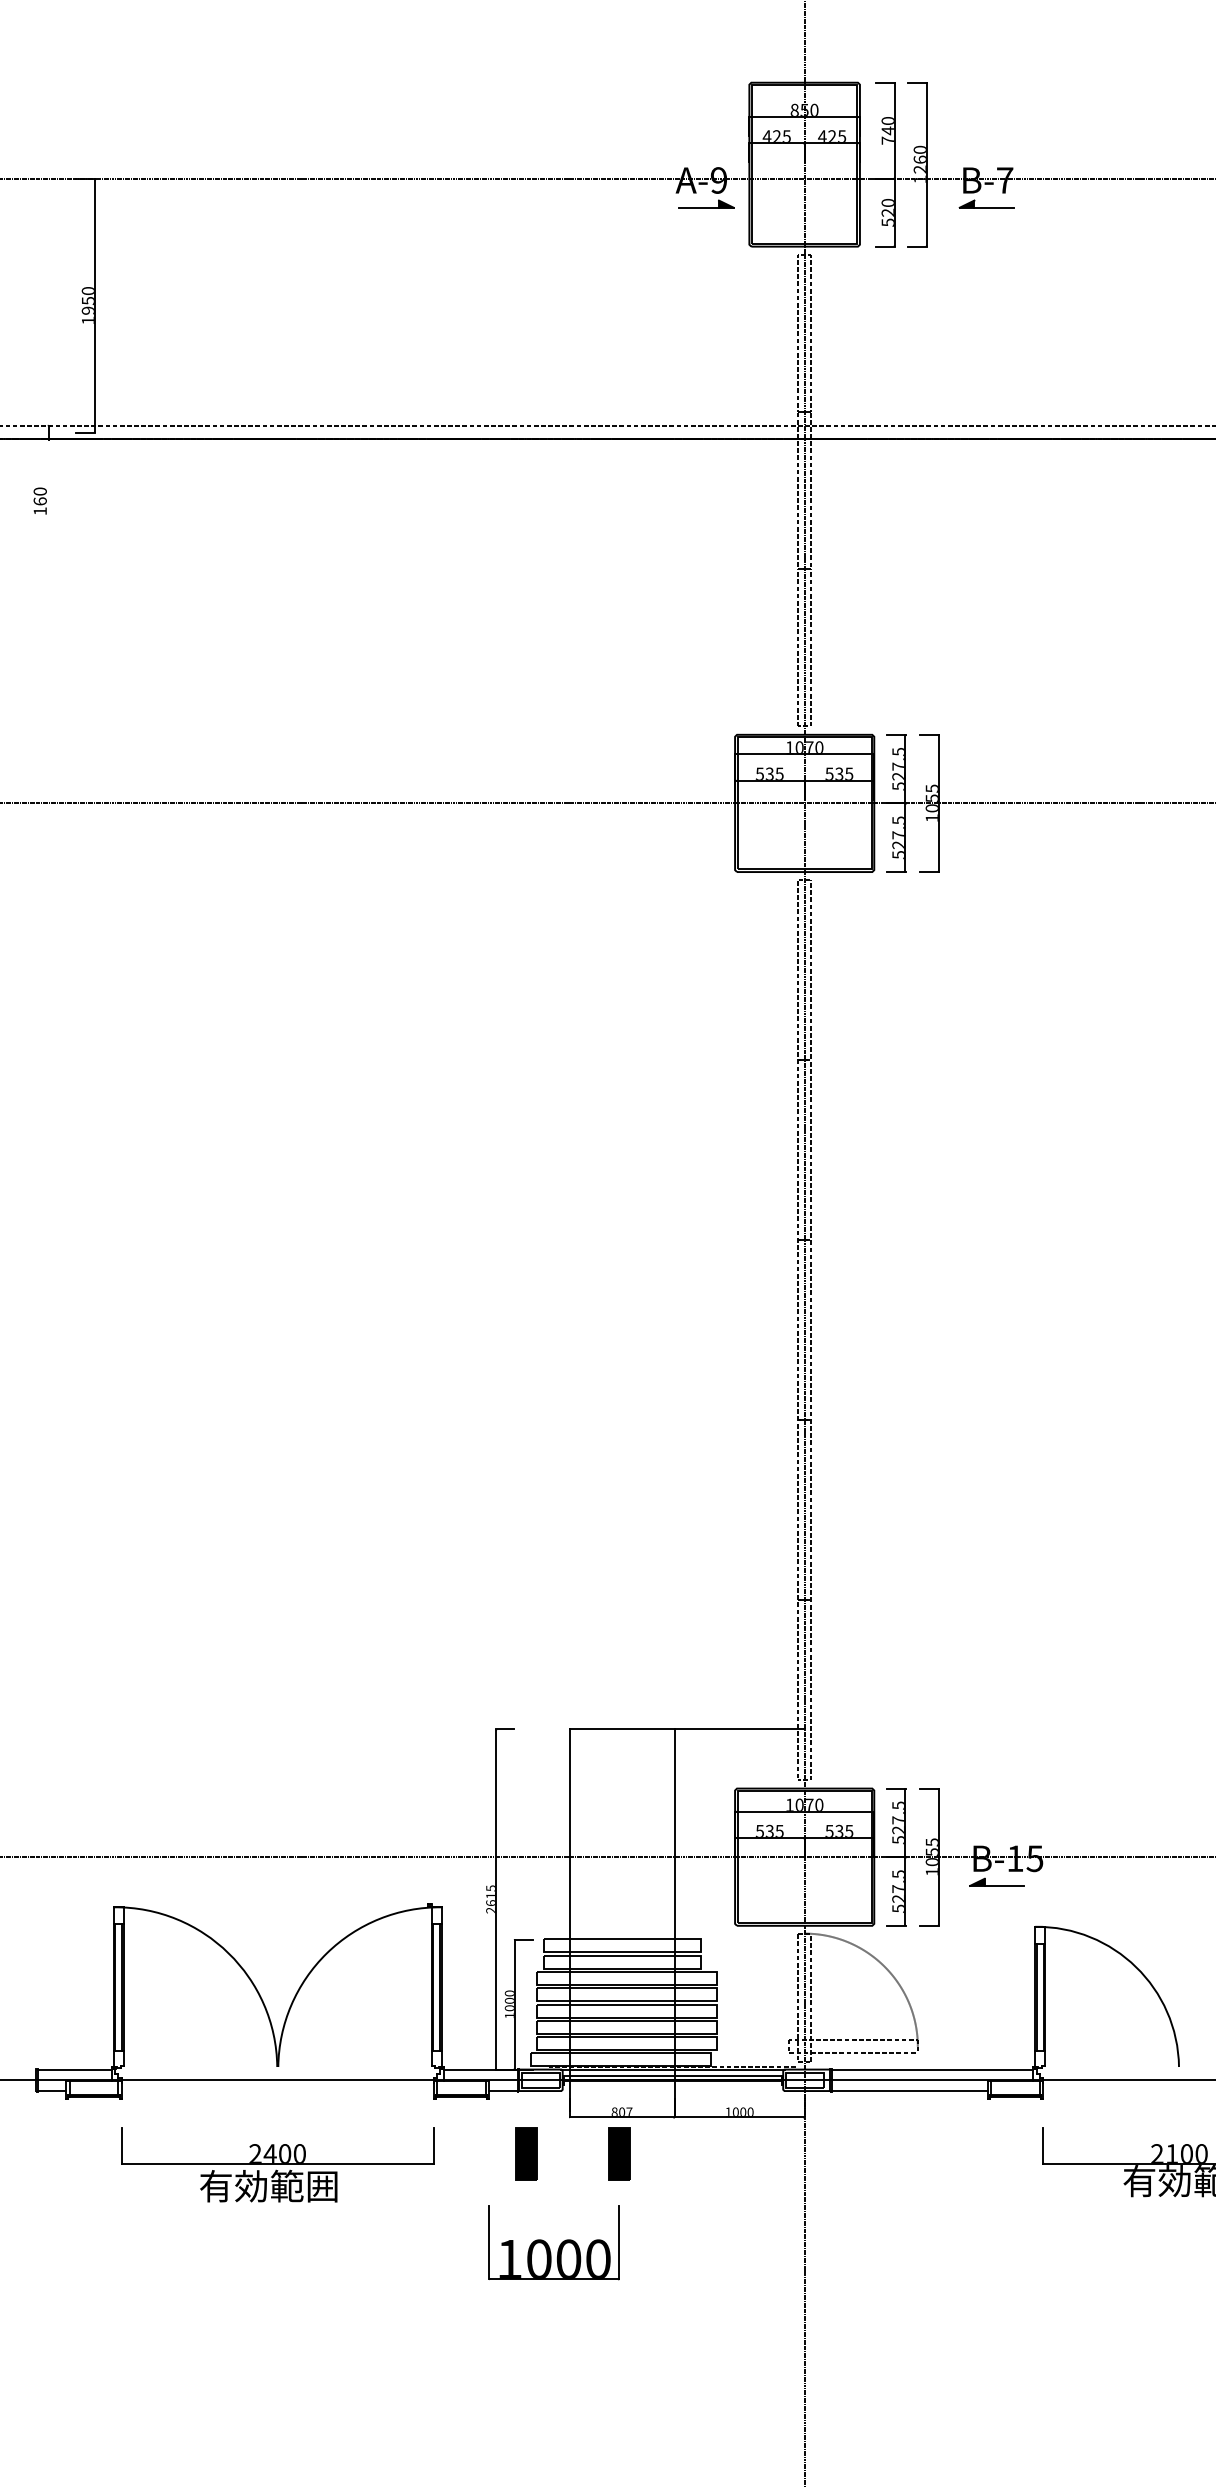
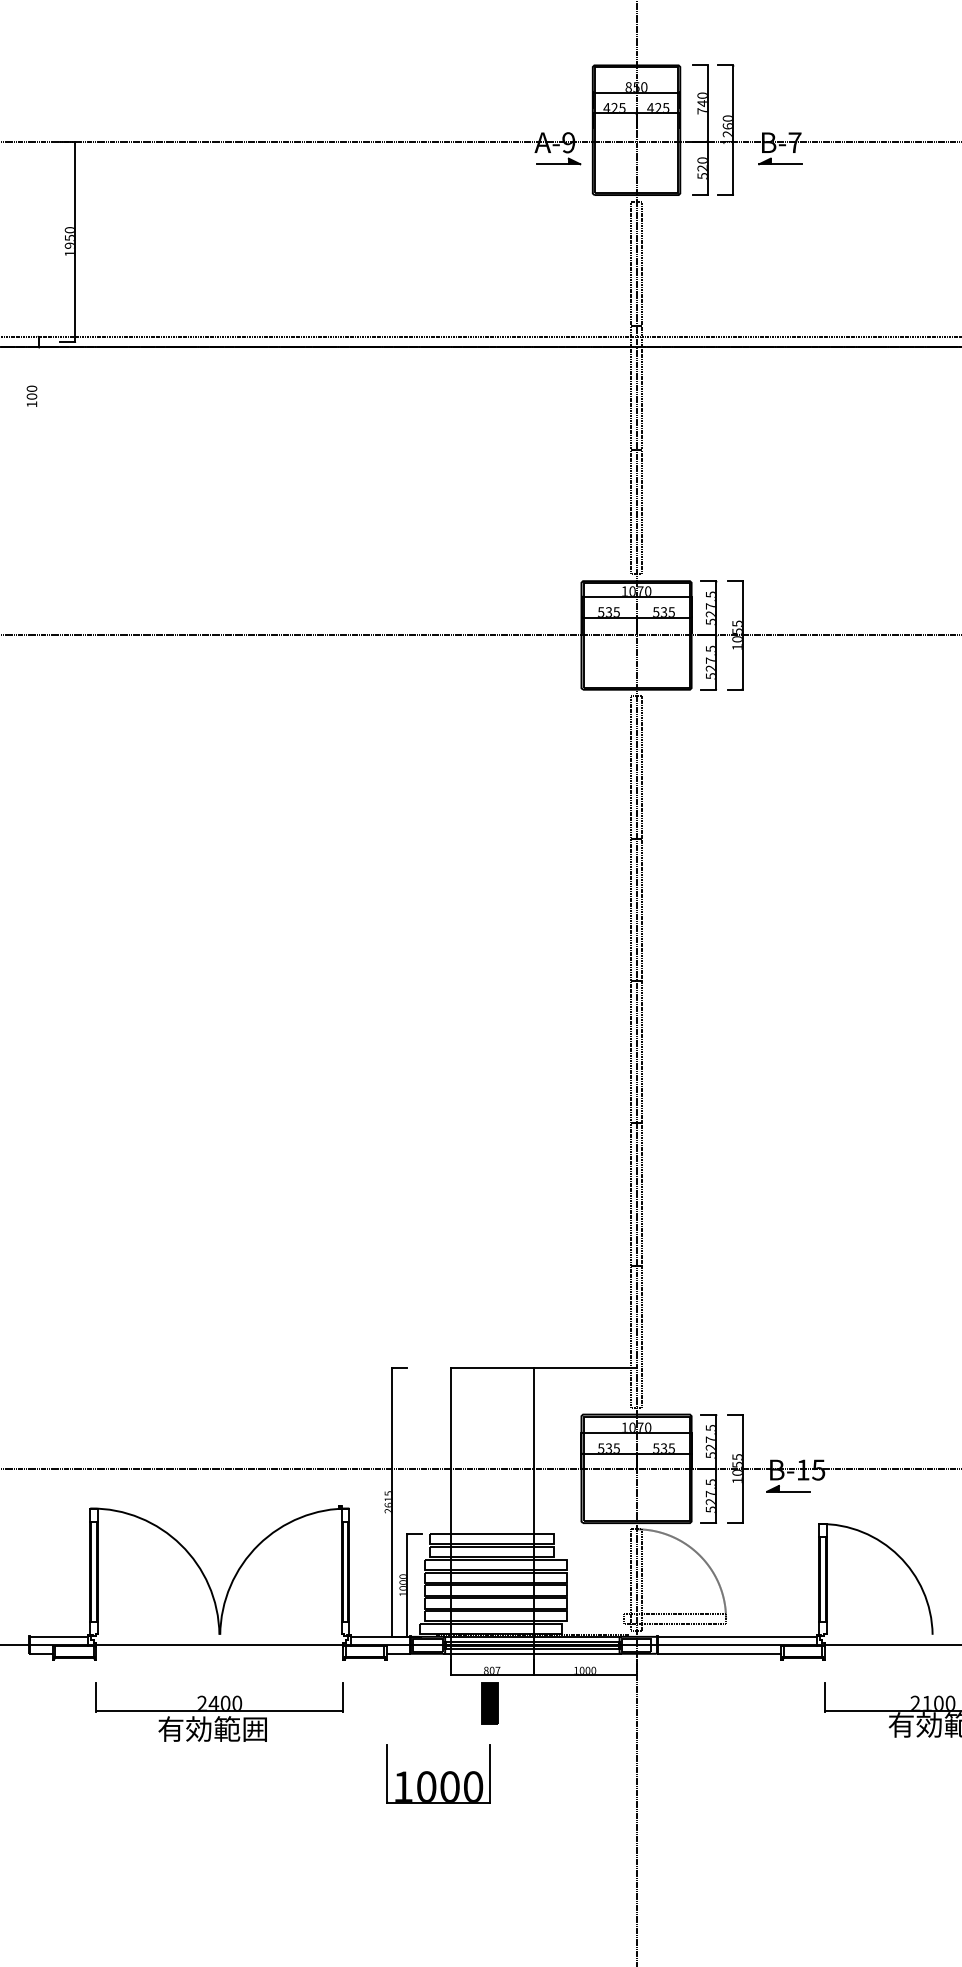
text: (39, 501) -> (31, 396), 160 -> 100
line: (672, 2084) -> (532, 1648), added
line: (672, 2091) -> (532, 1654), added
part: (526, 2153) -> (416, 1703), removed

